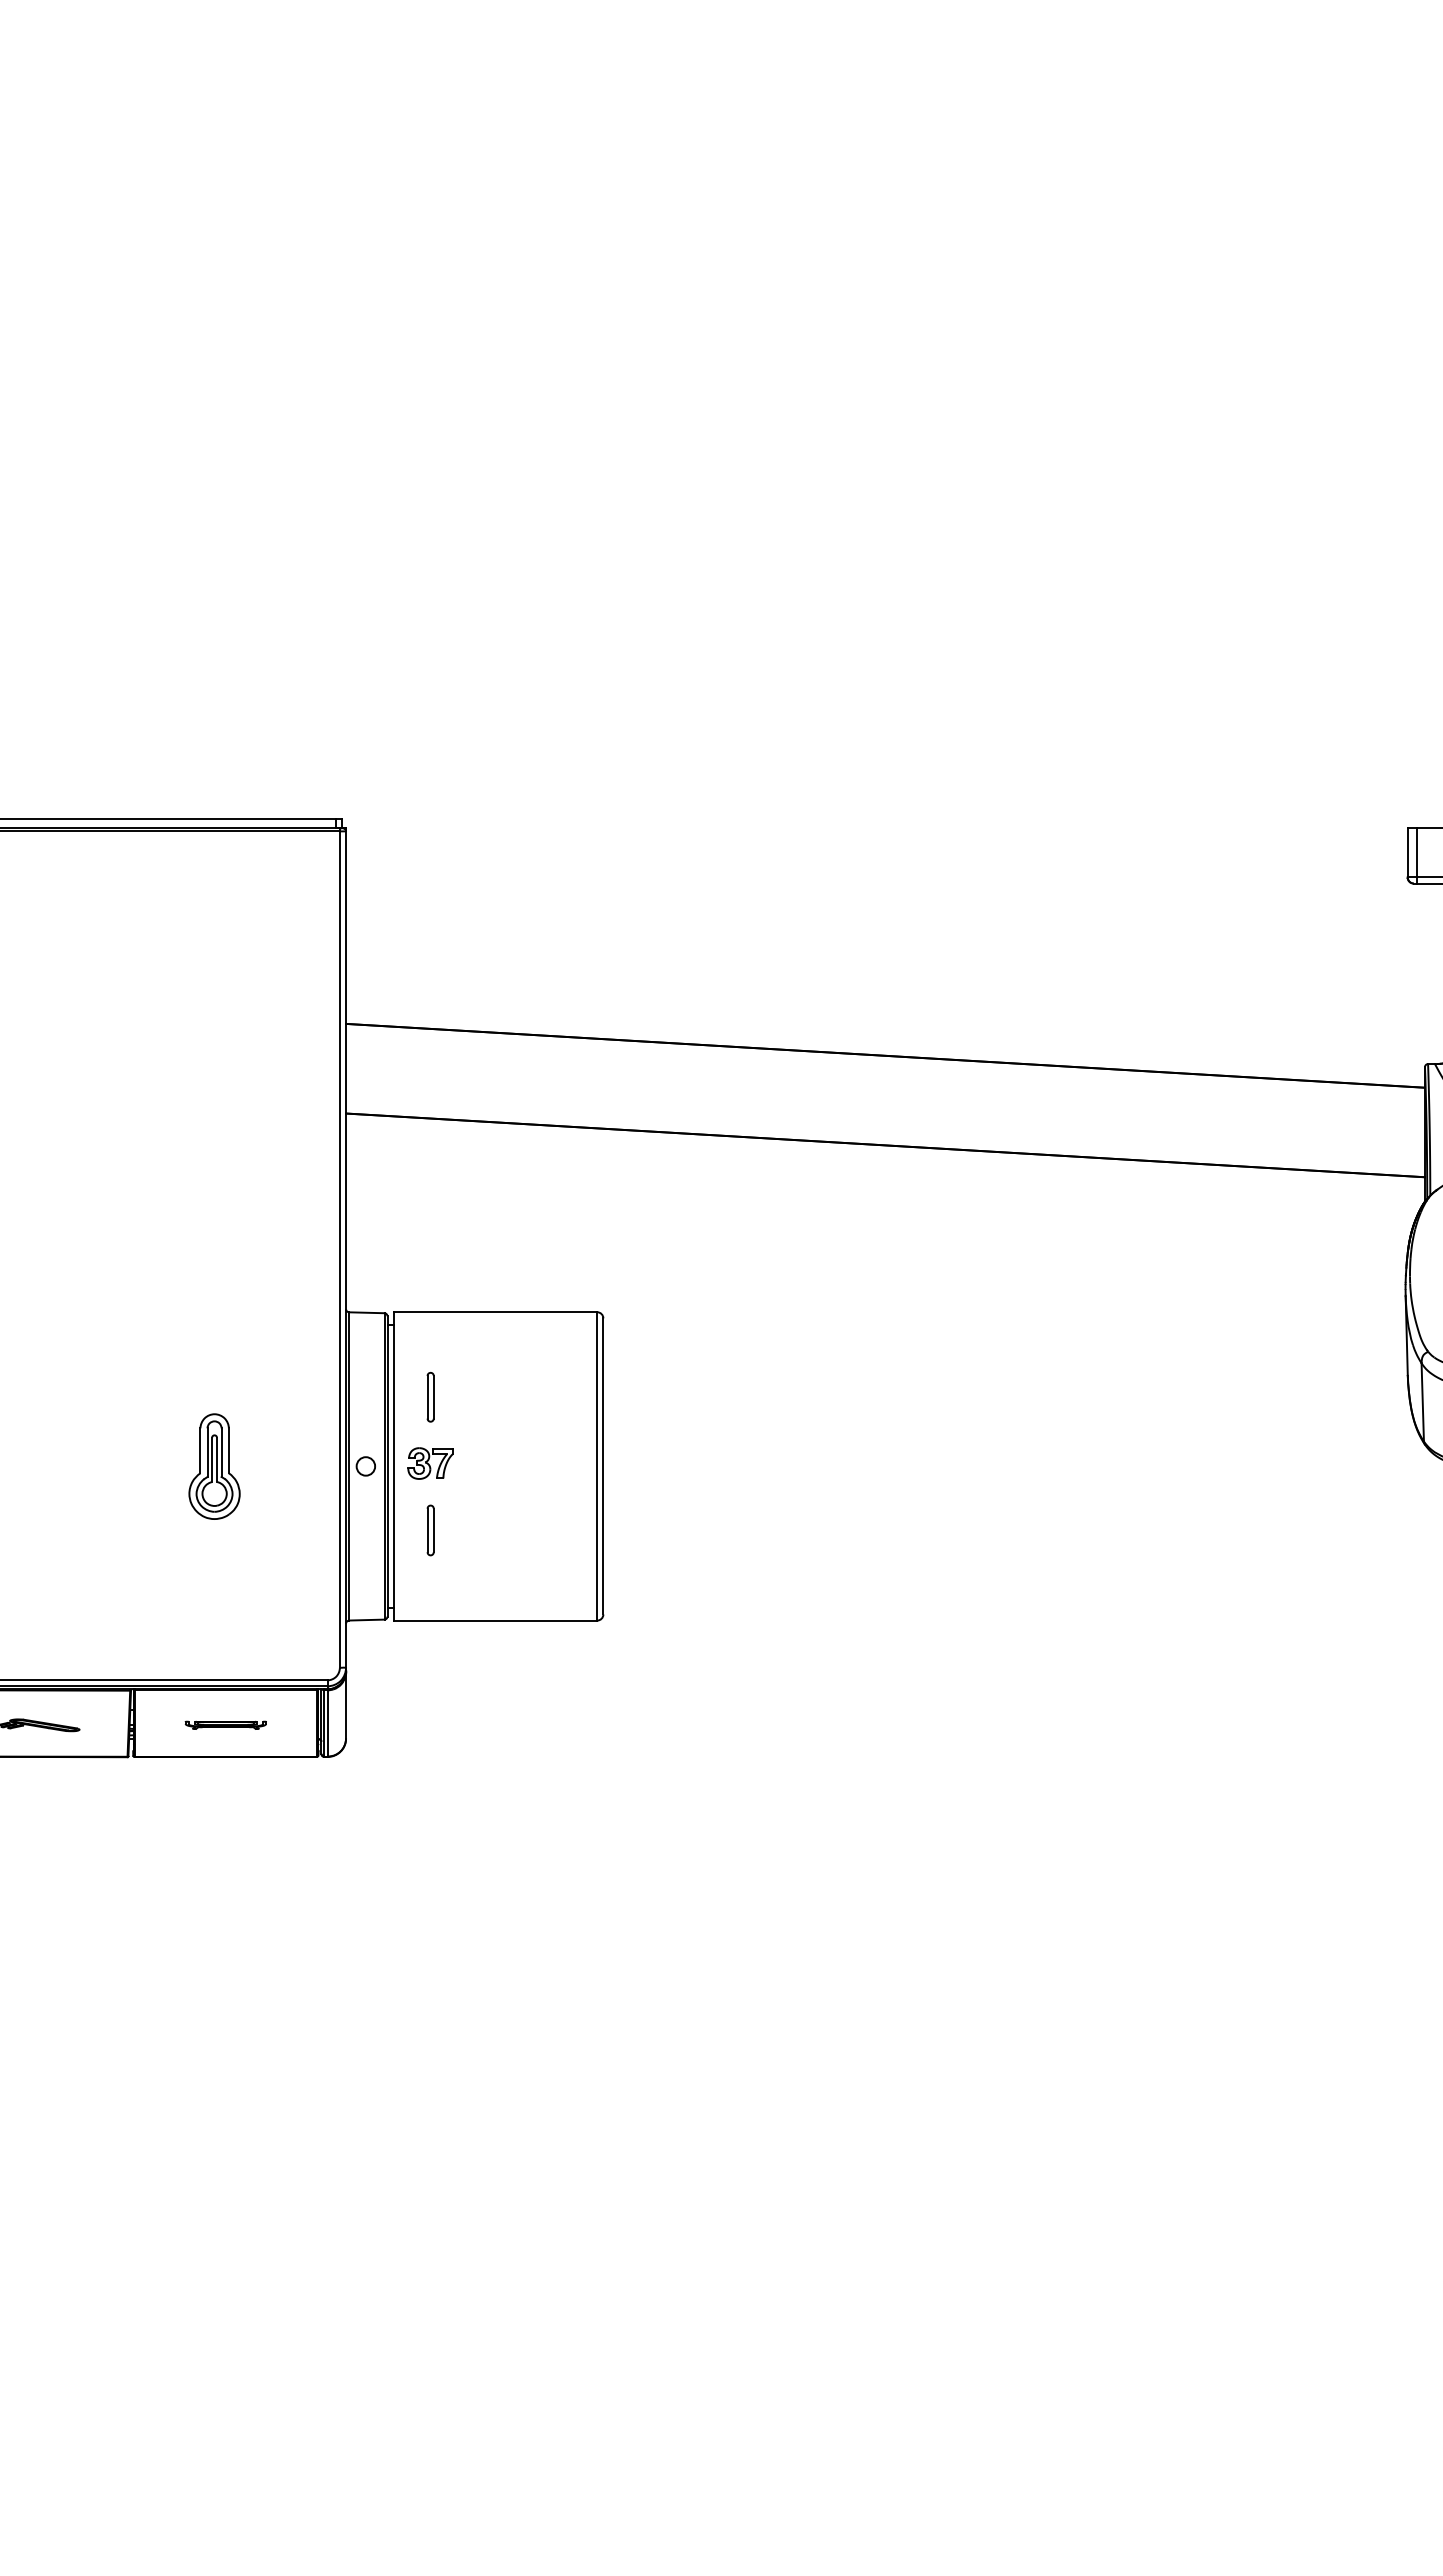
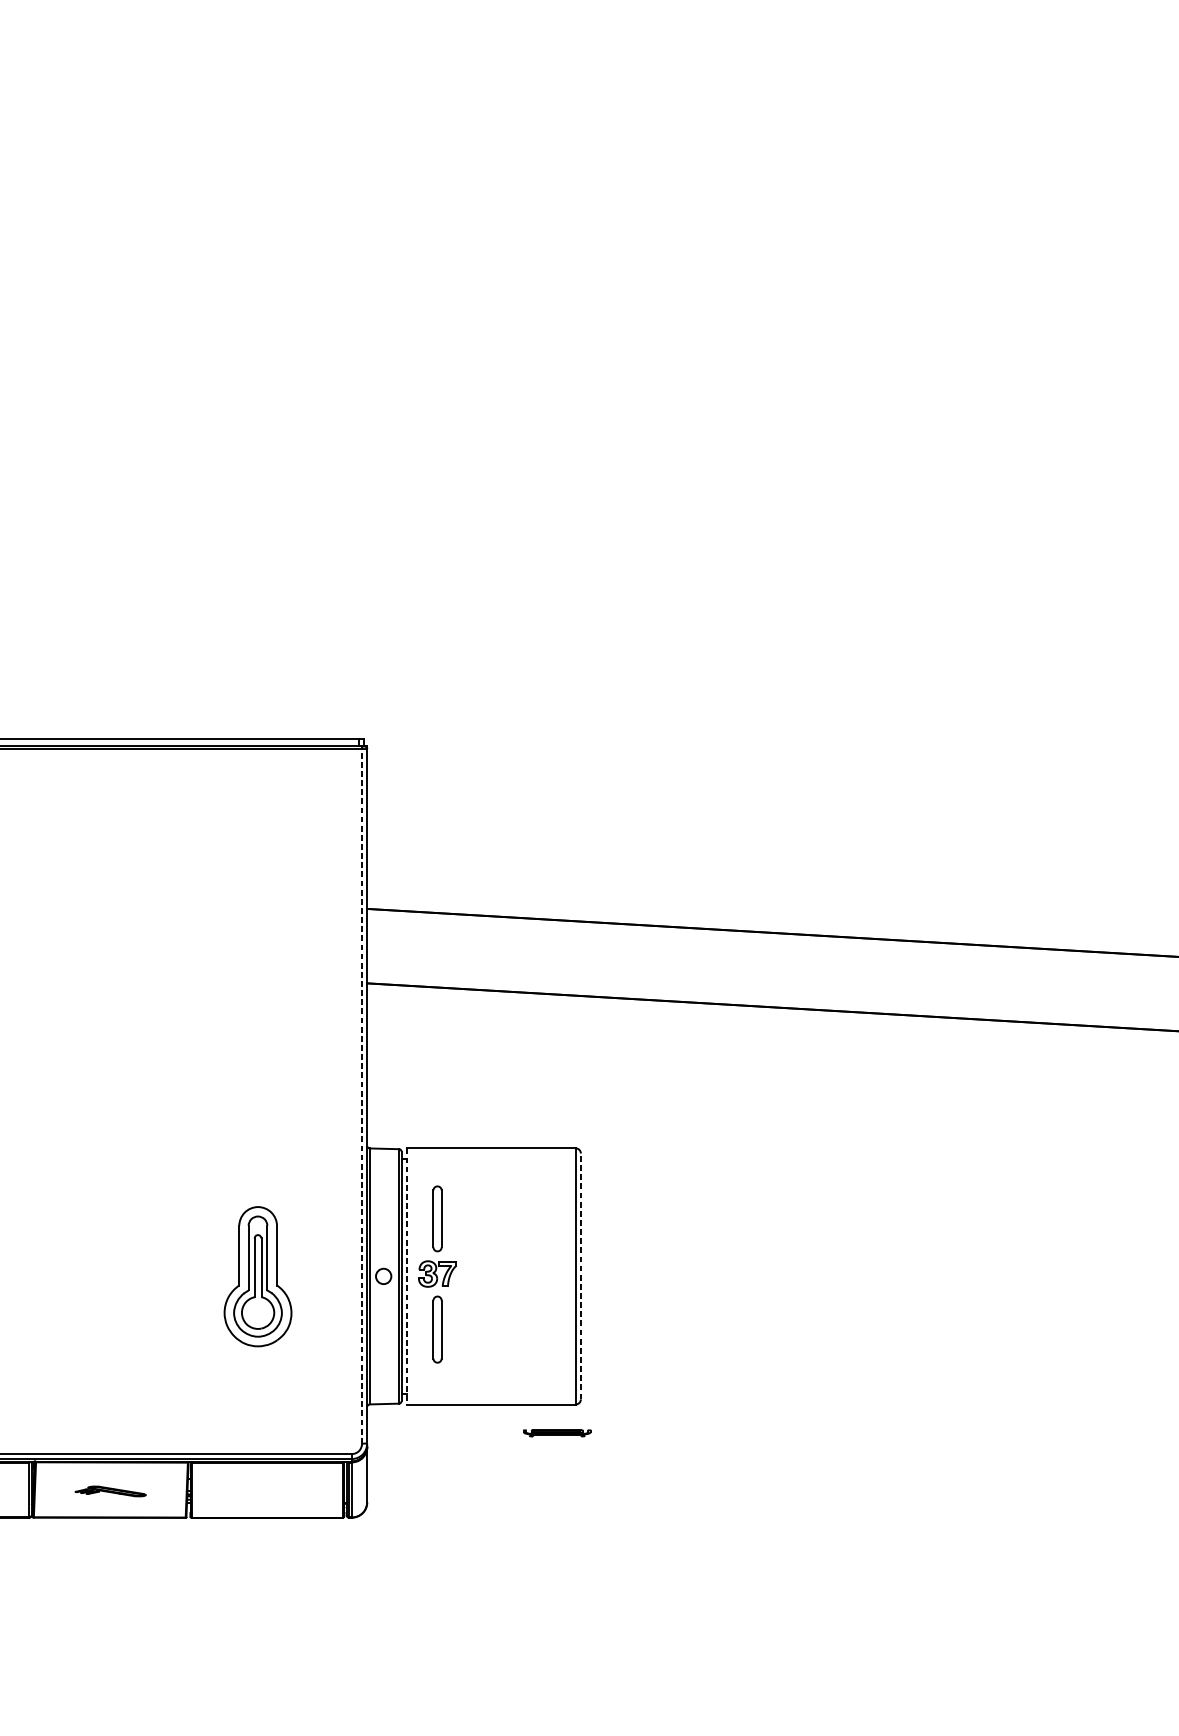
line: (339, 1248) -> (361, 1095), solid -> dashed
part: (430, 1397) -> (437, 1219), size x1.6
line: (603, 1465) -> (580, 1275), solid -> dashed
part: (214, 1466) -> (257, 1276), size x1.6
line: (393, 1466) -> (406, 1276), solid -> dashed
part: (430, 1530) -> (437, 1329), size x1.6
part: (225, 1724) -> (556, 1432), moved

